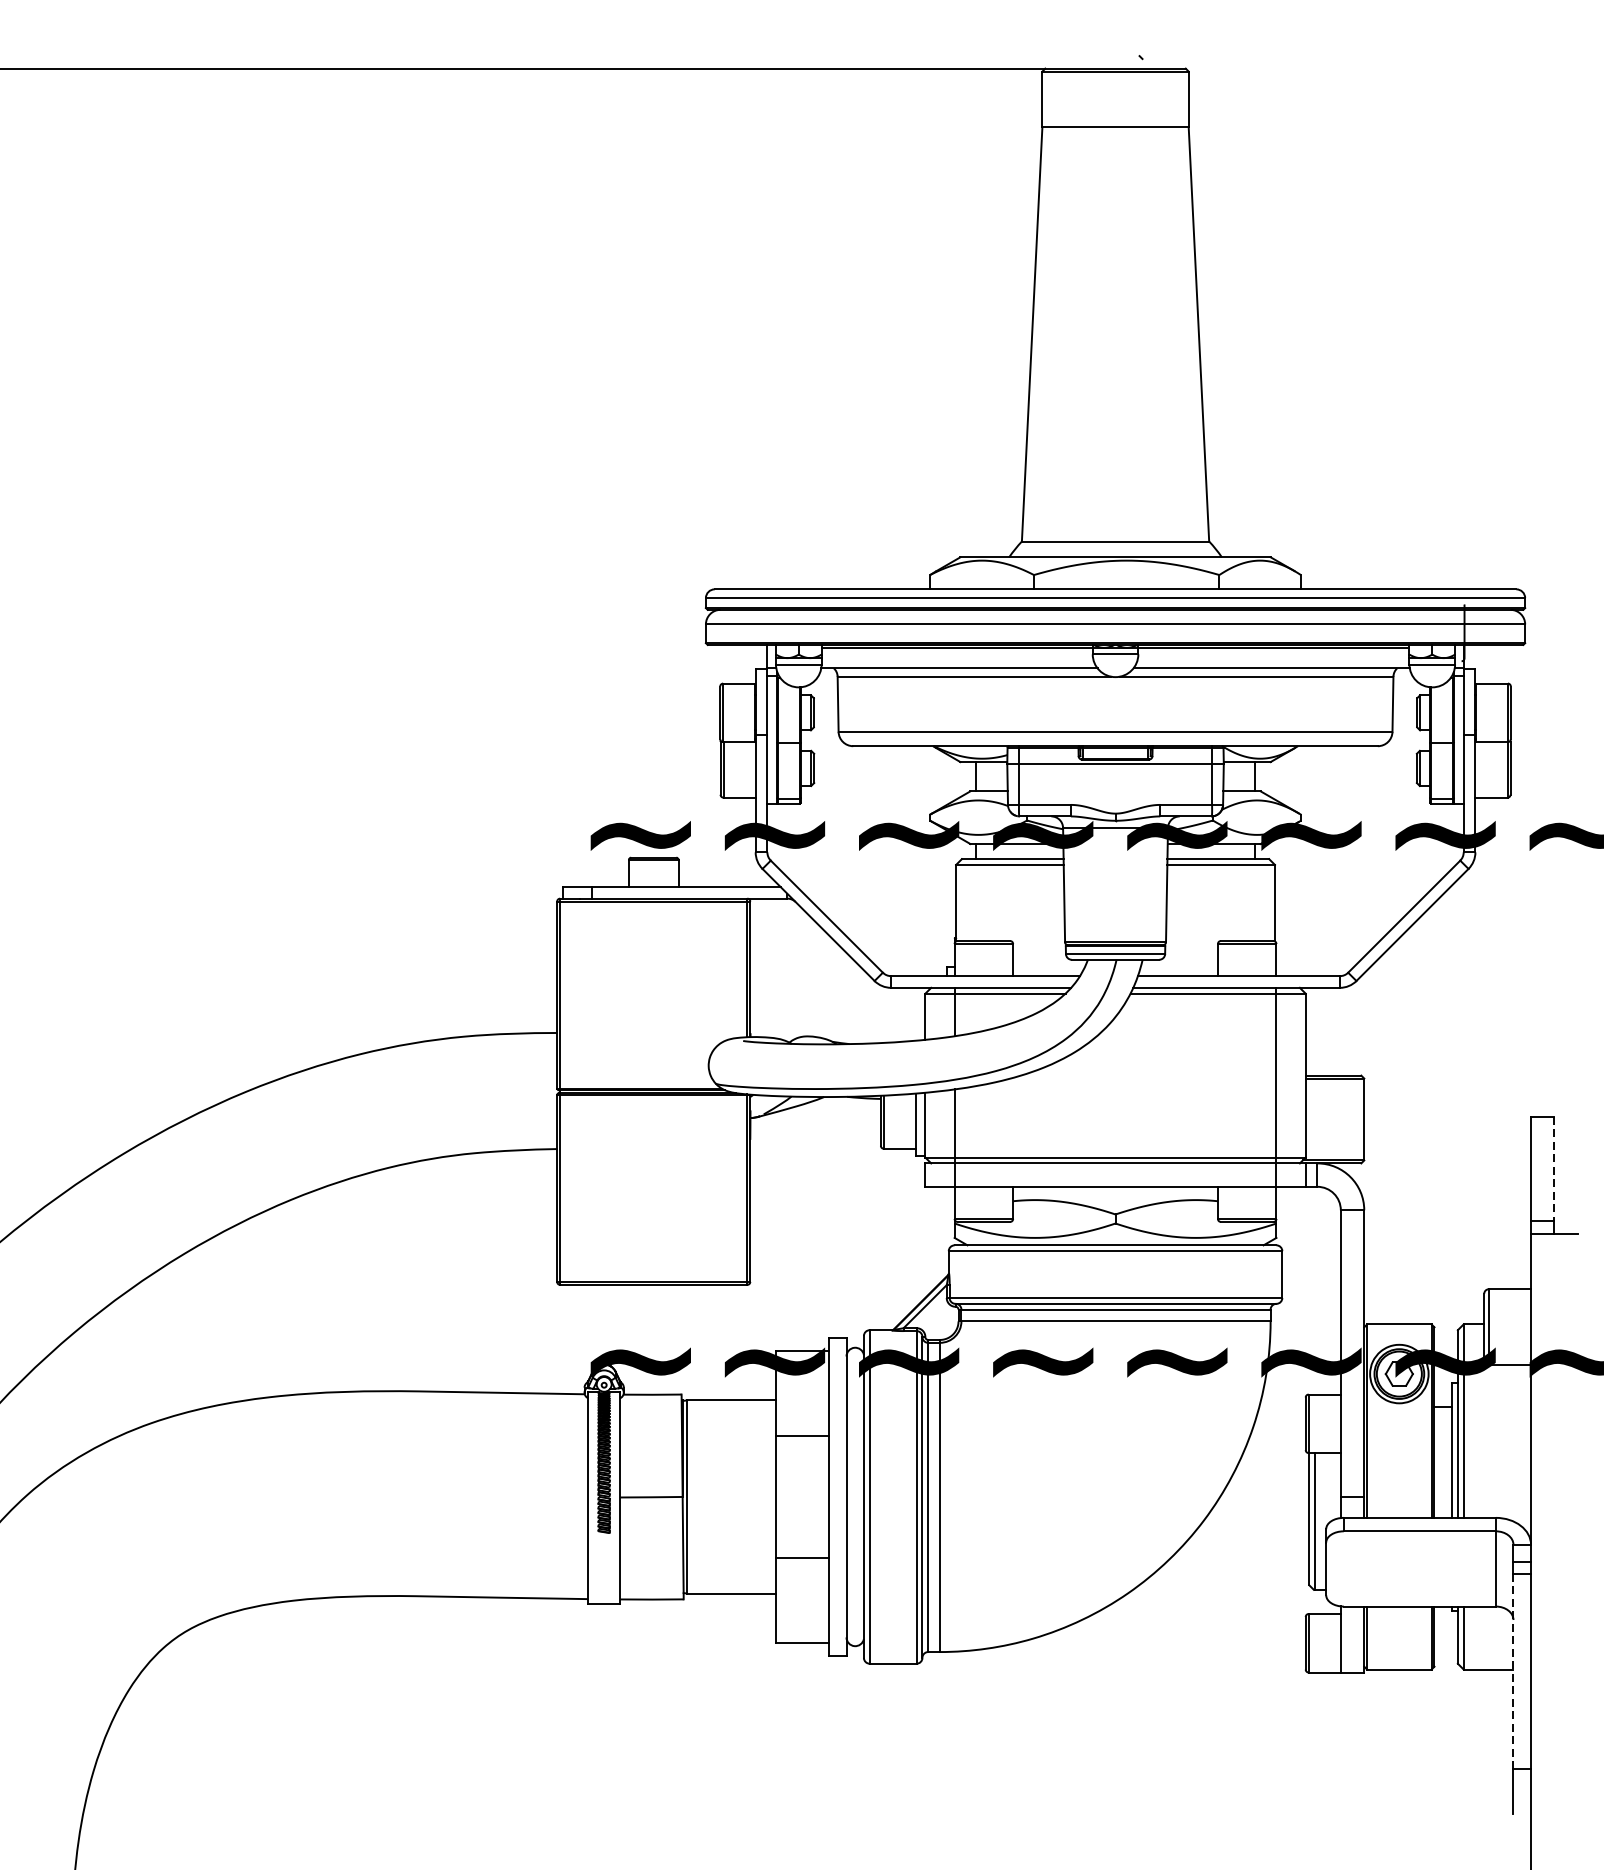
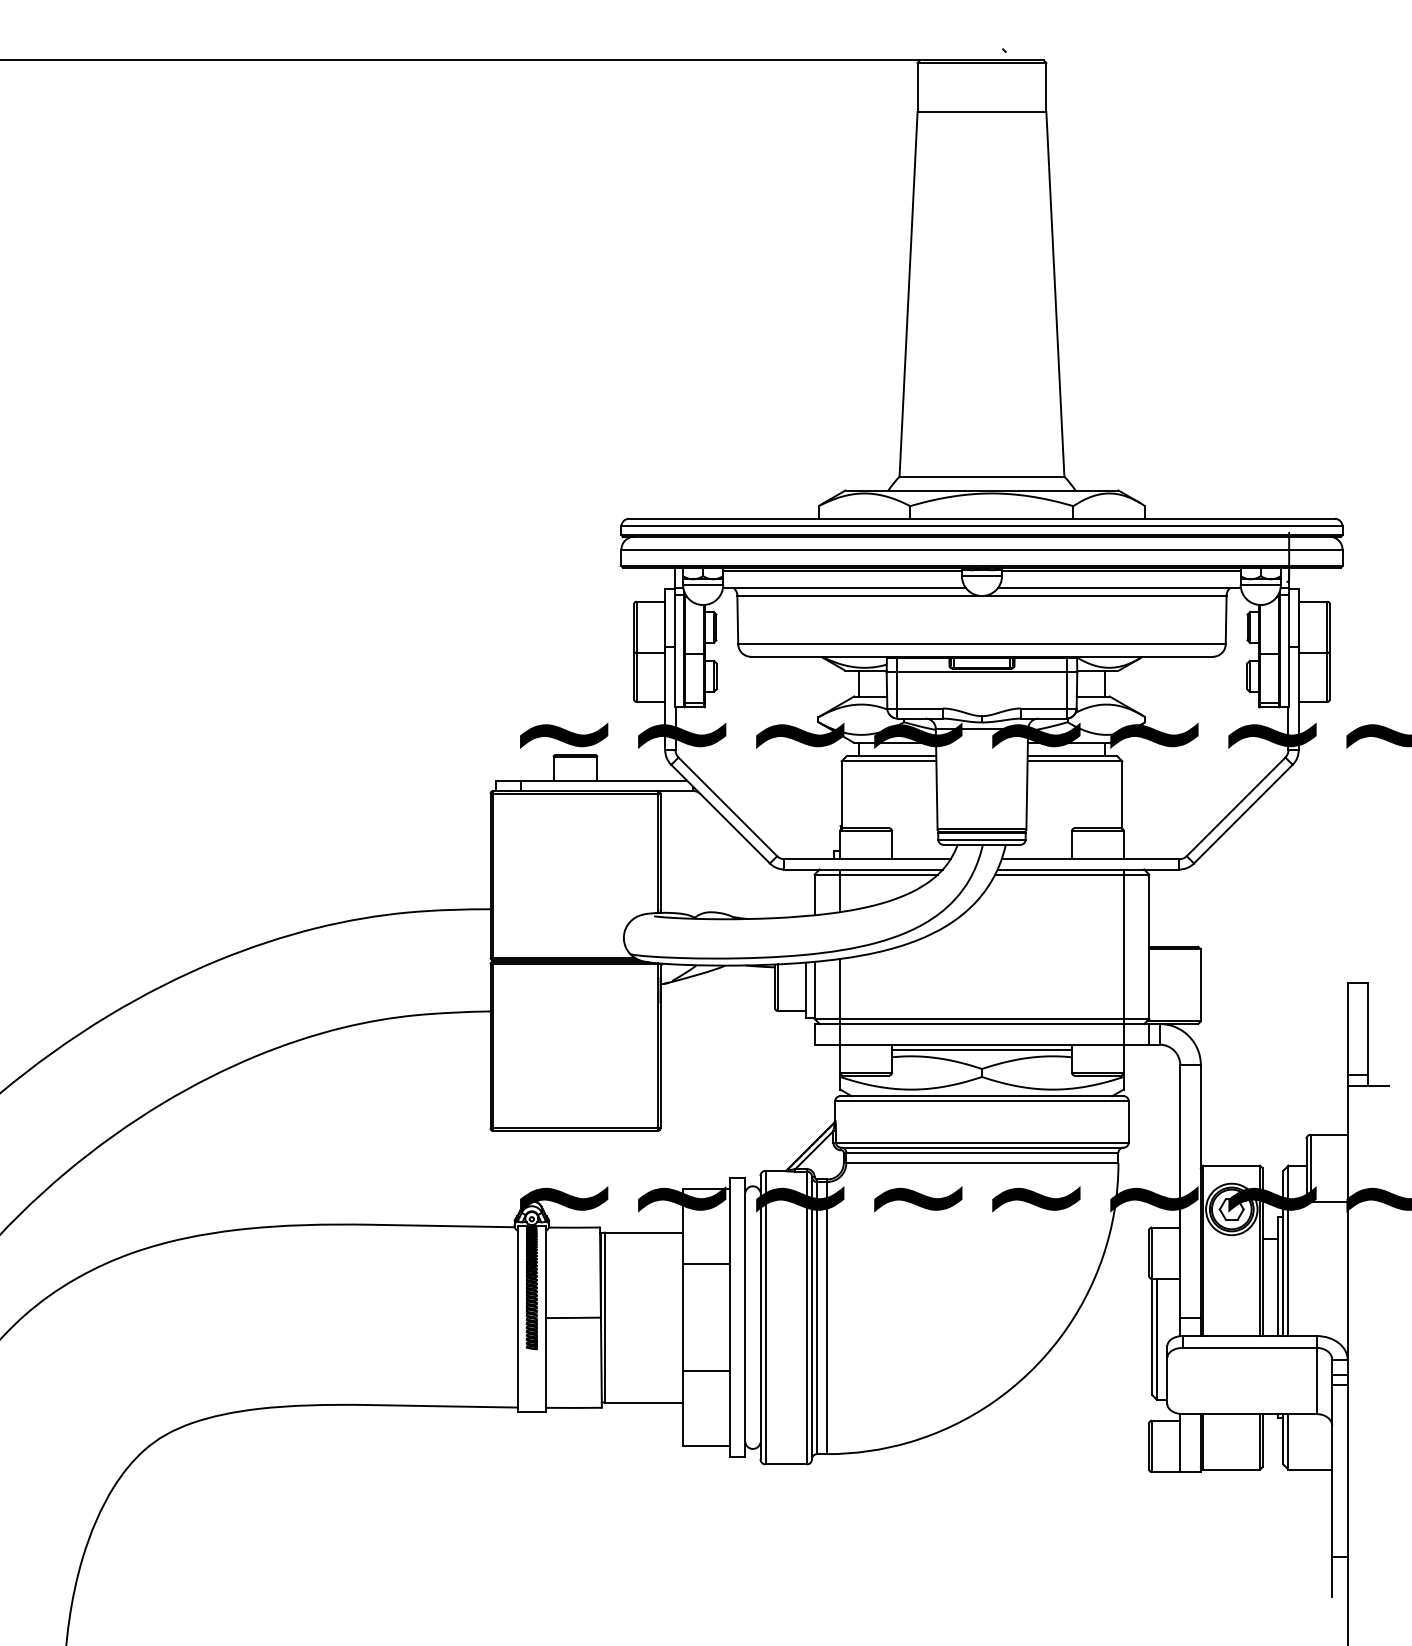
line: (1554, 1169) -> (1368, 1029), dashed -> solid
line: (1114, 1192) -> (981, 1049), added
line: (1513, 1670) -> (1332, 1470), dashed -> solid

